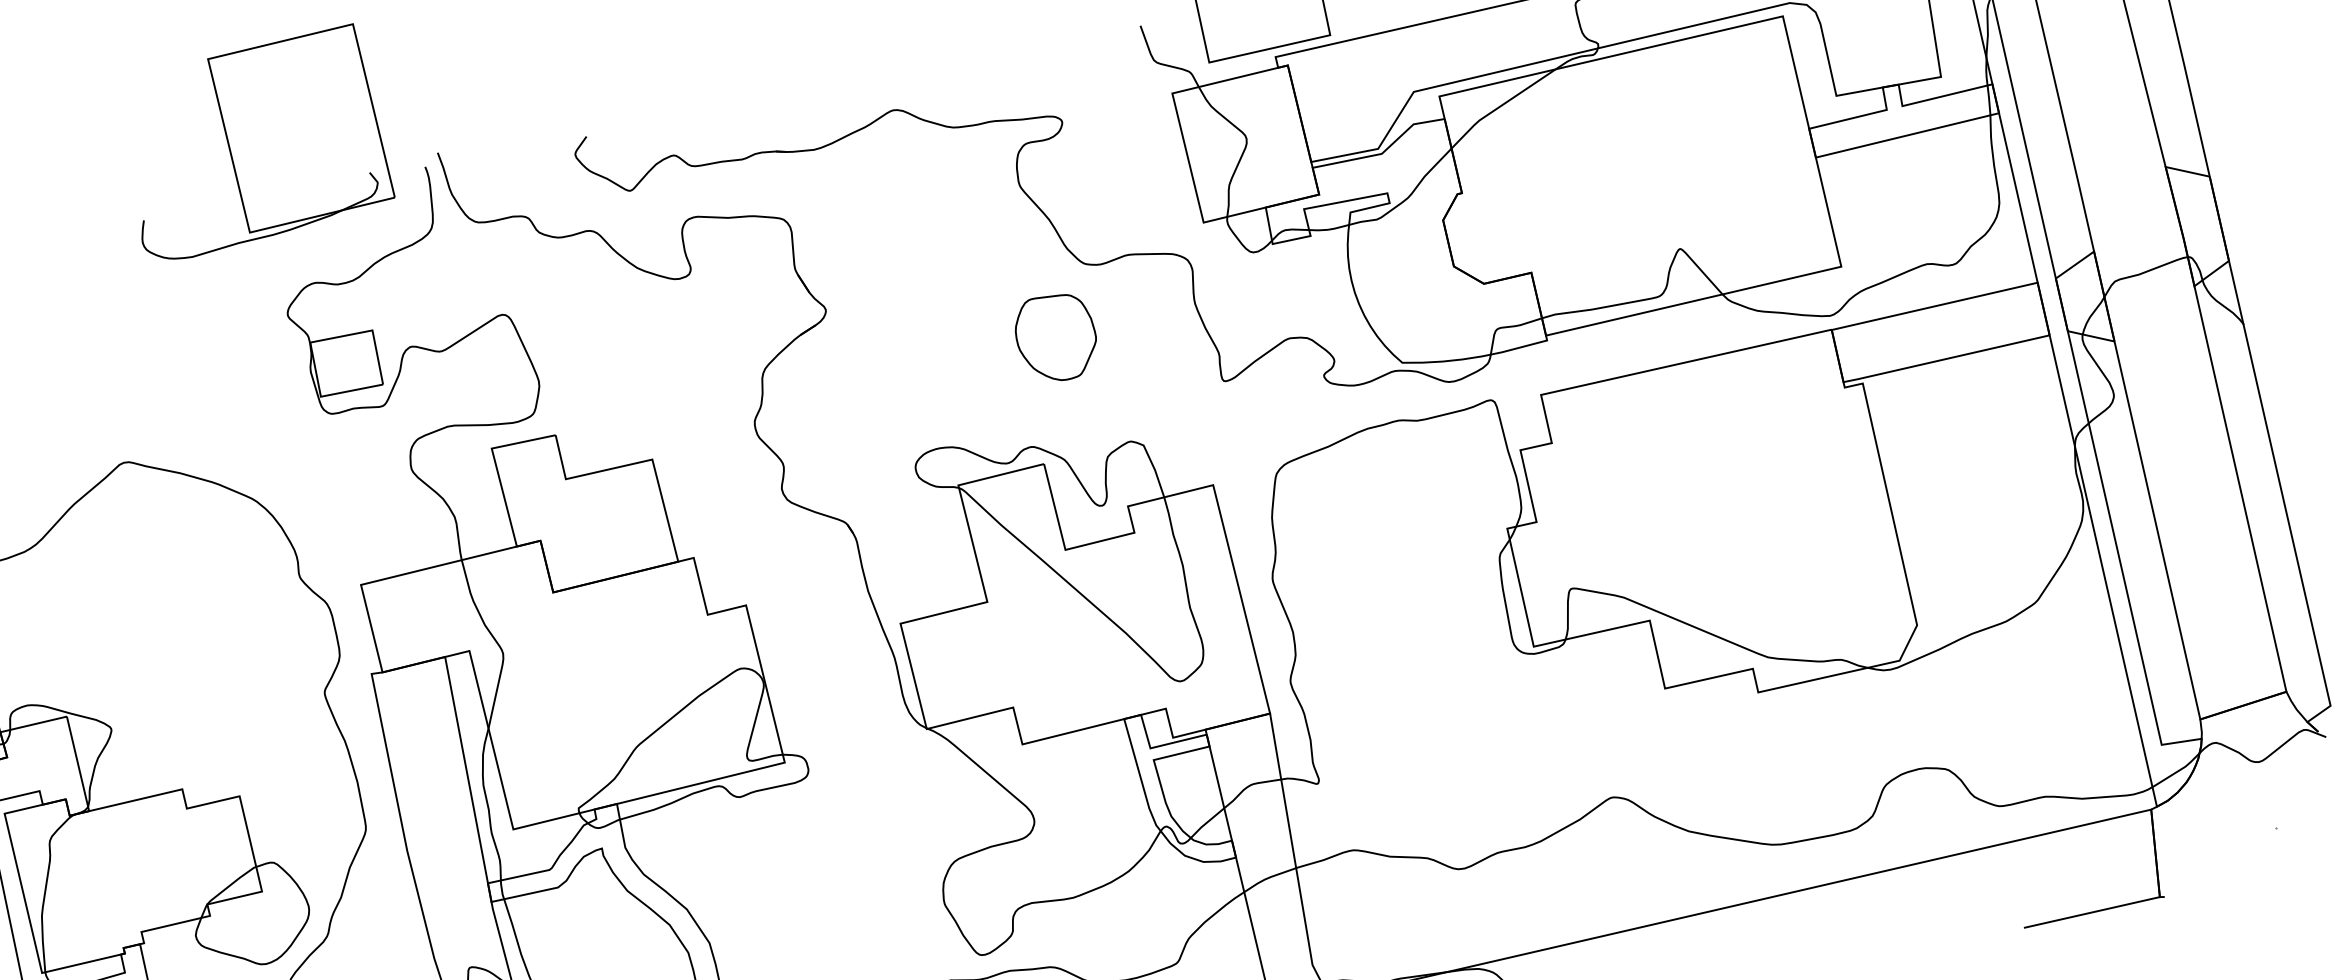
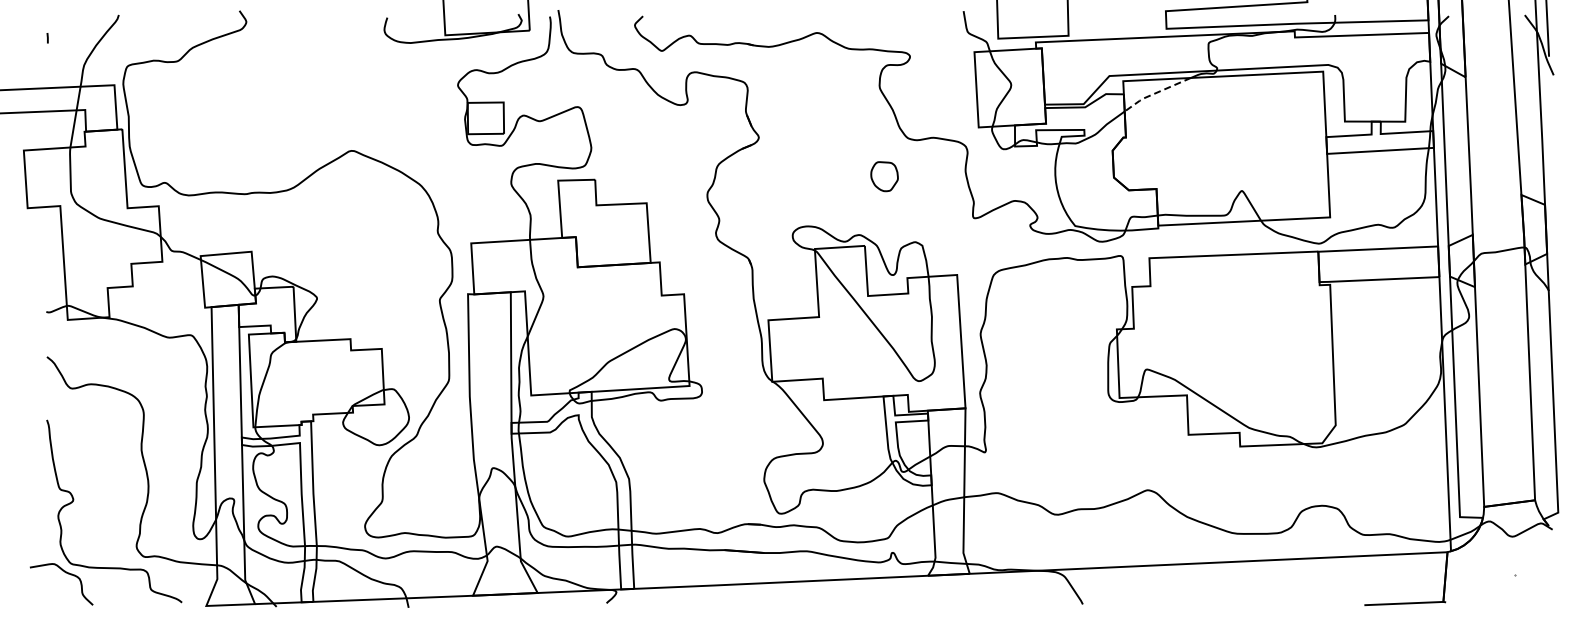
line: (1497, 107) -> (1154, 93), solid -> dashed
part: (1055, 337) -> (884, 176), size x0.6

